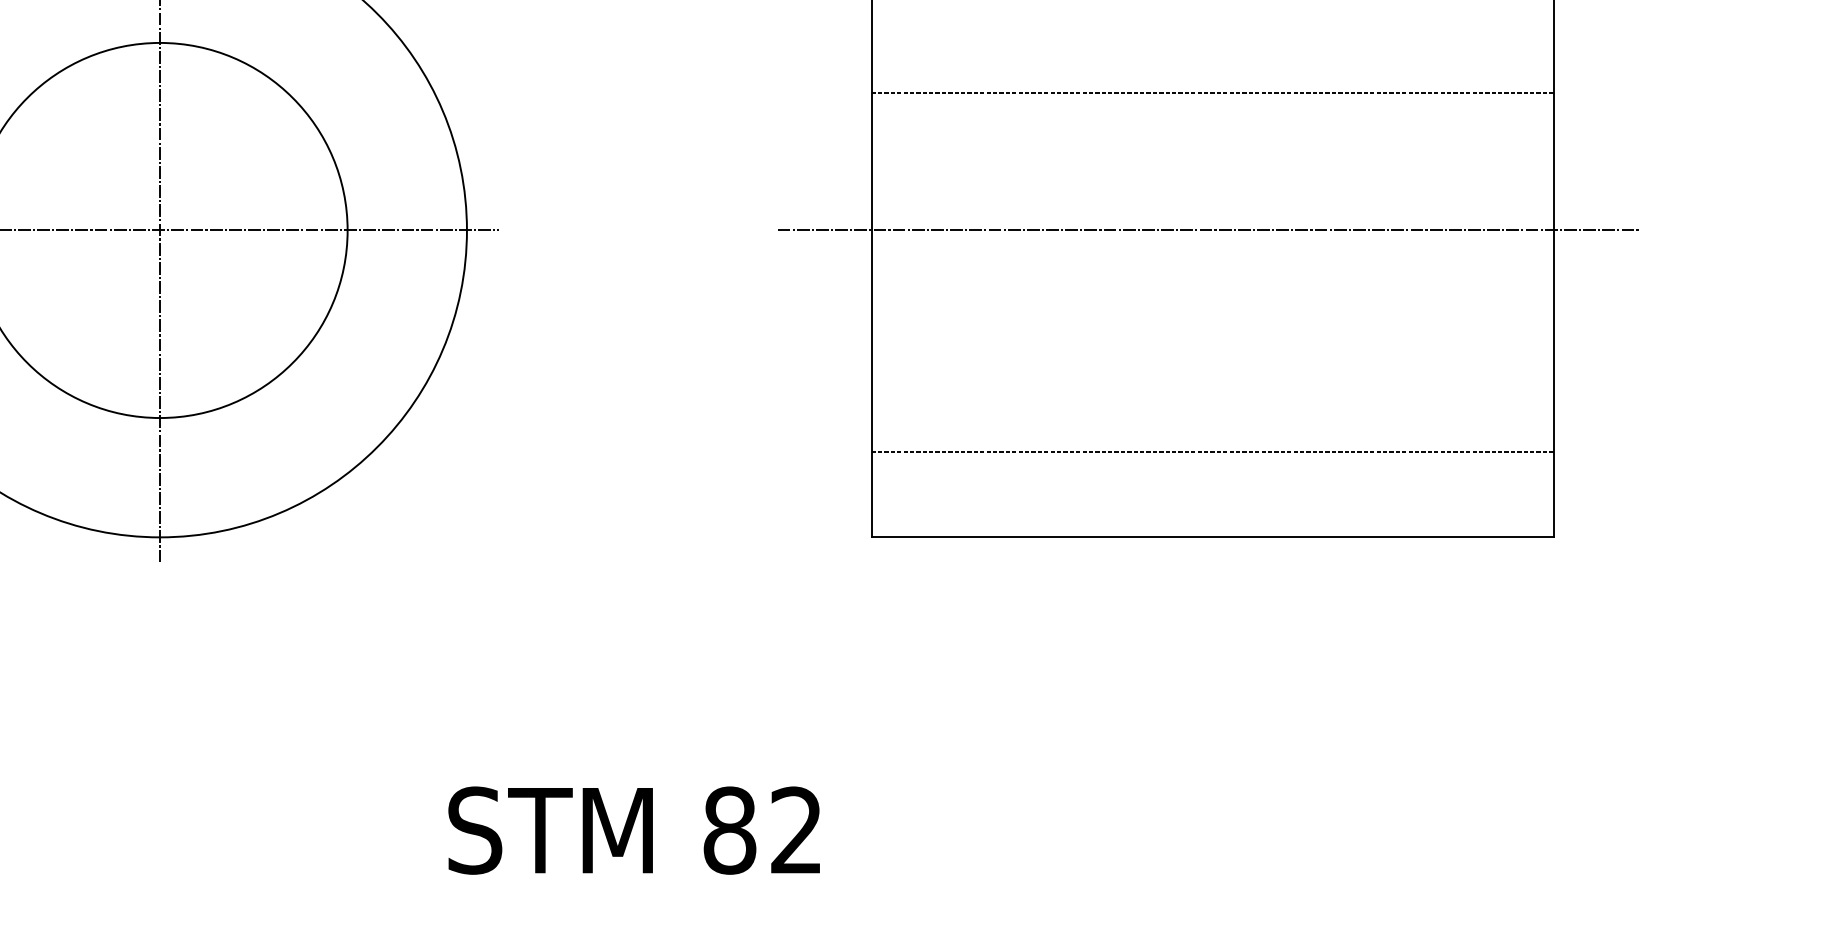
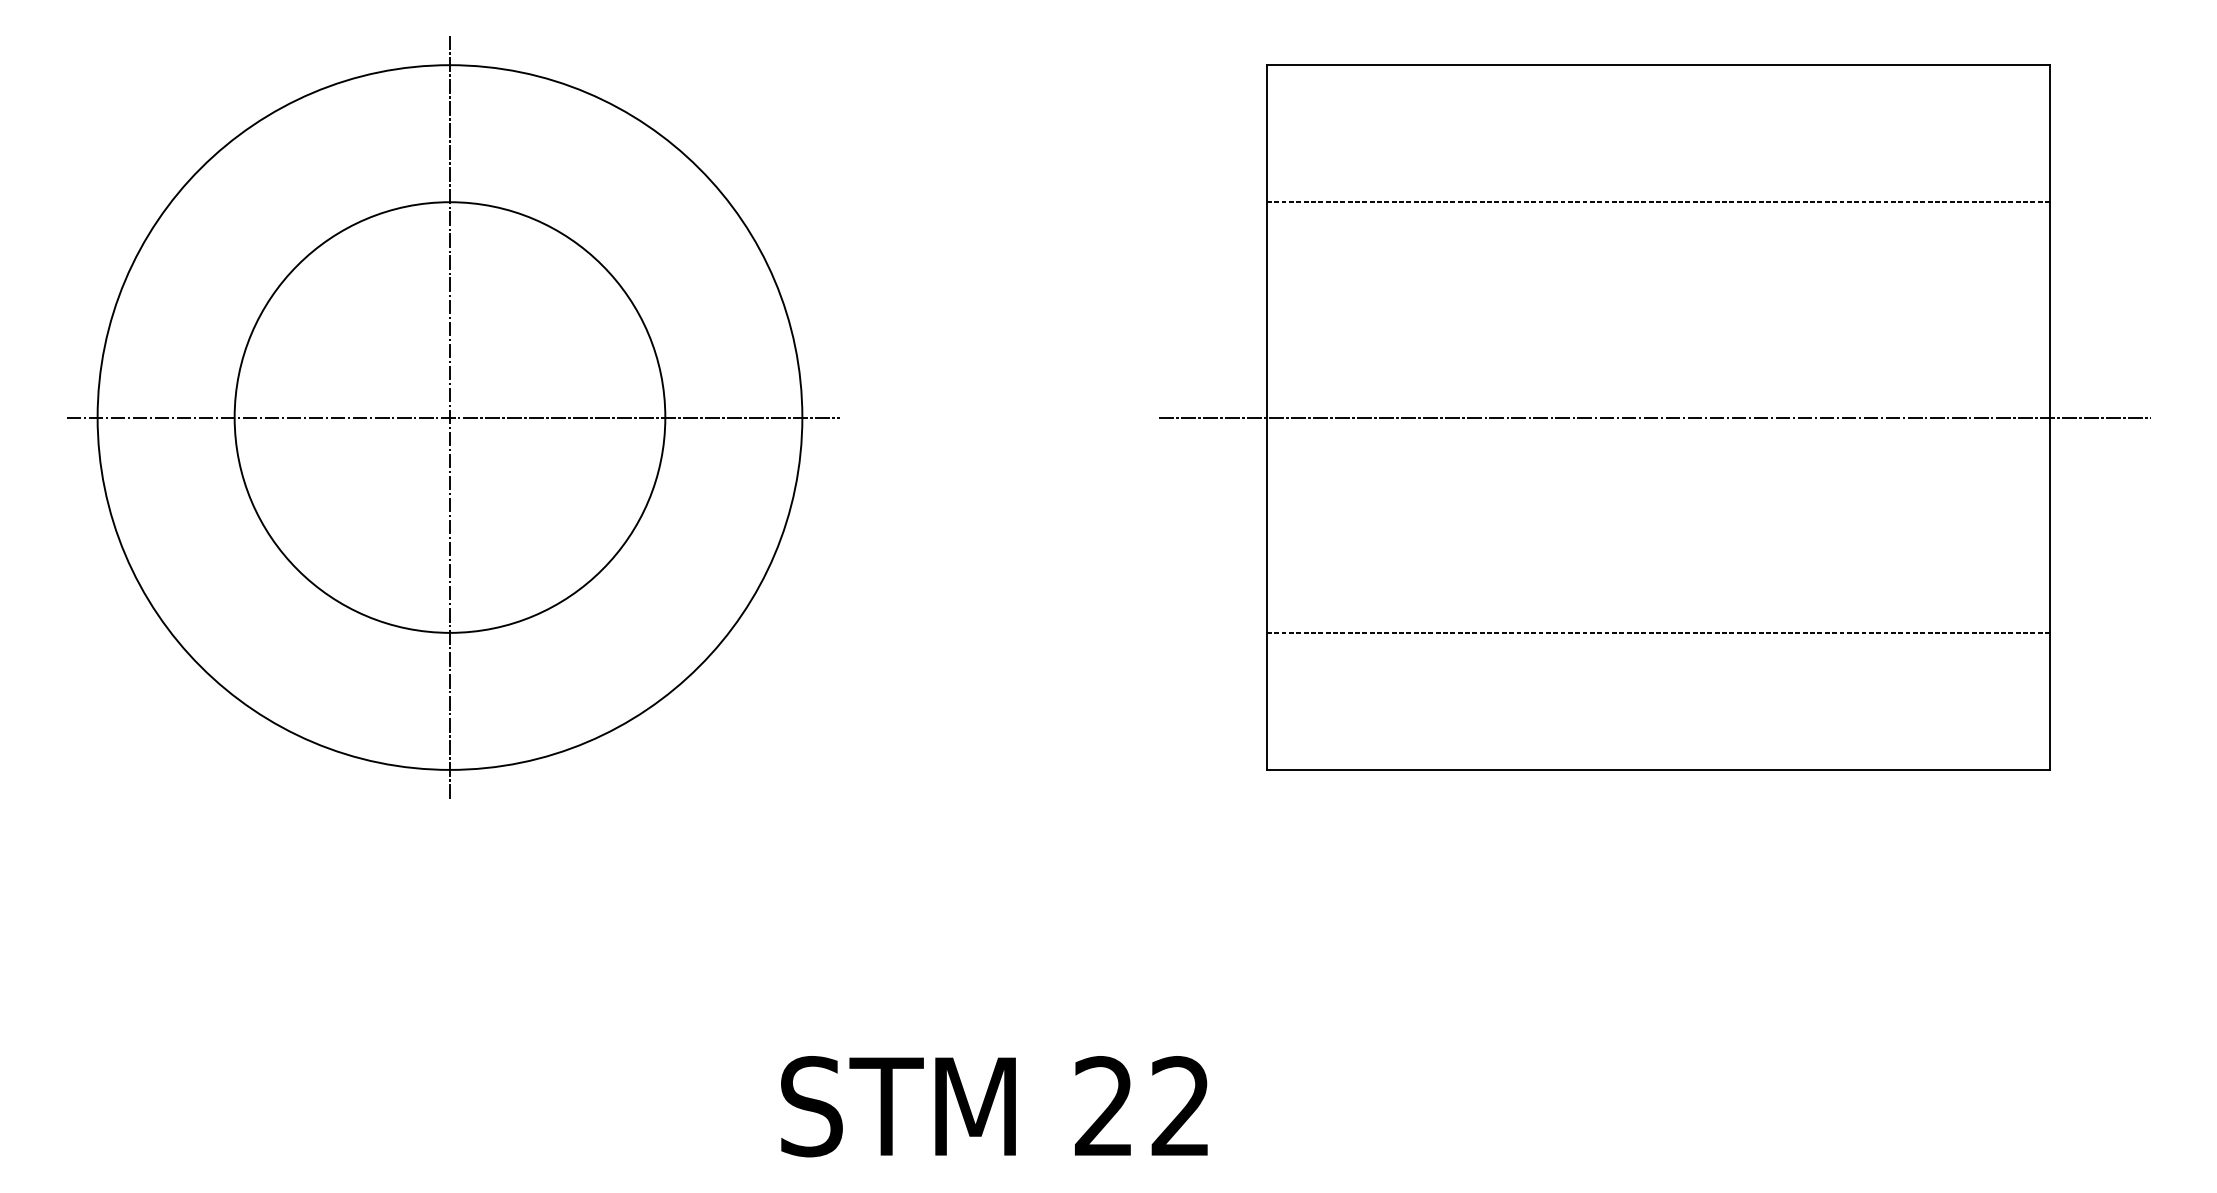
line: (1211, 93) -> (1657, 202), moved
line: (1211, 451) -> (1657, 632), moved
text: (730, 830) -> (1104, 1106), 82 -> 22

